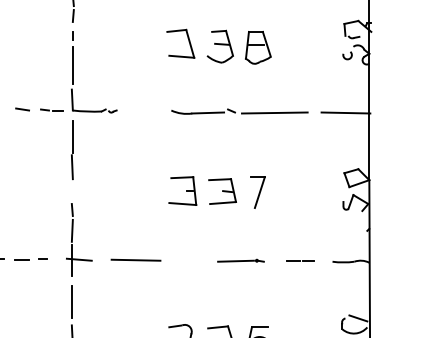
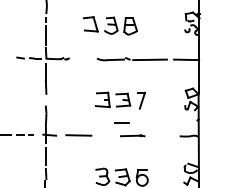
part: (219, 46) -> (110, 25), moved
line: (299, 260) -> (121, 122), moved

